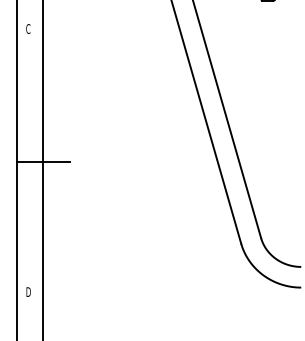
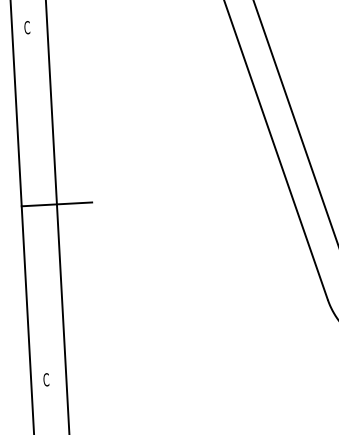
text: (28, 292) -> (46, 380), D -> C

